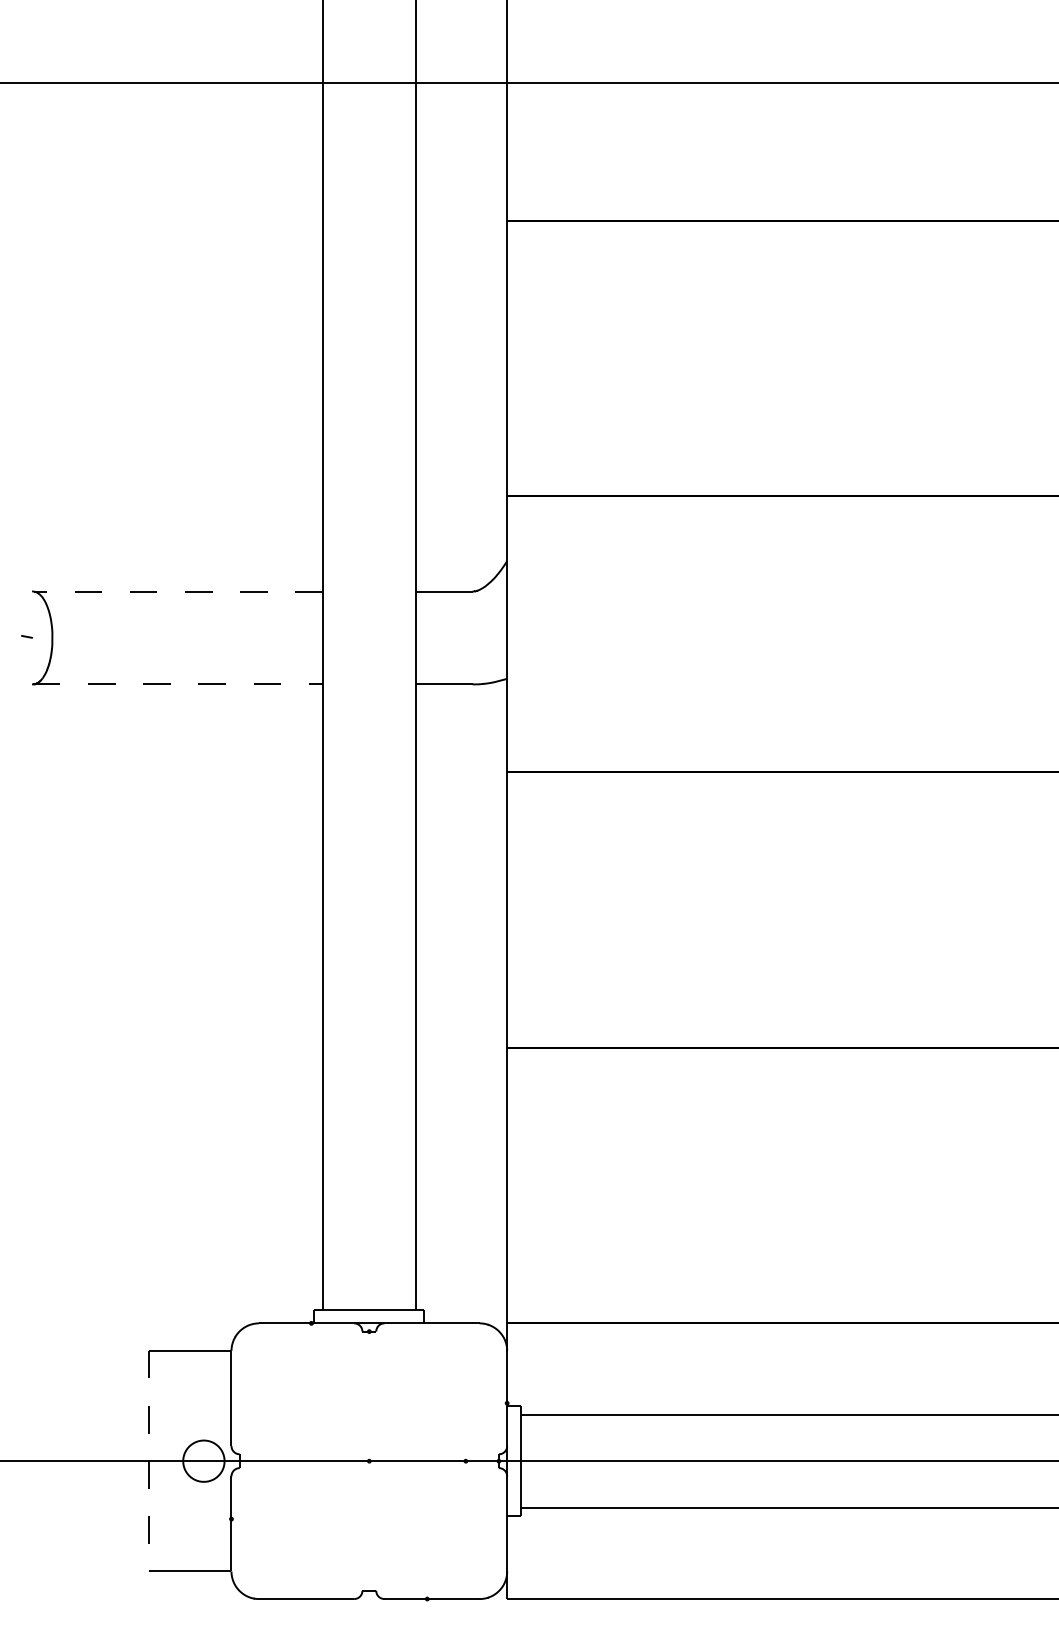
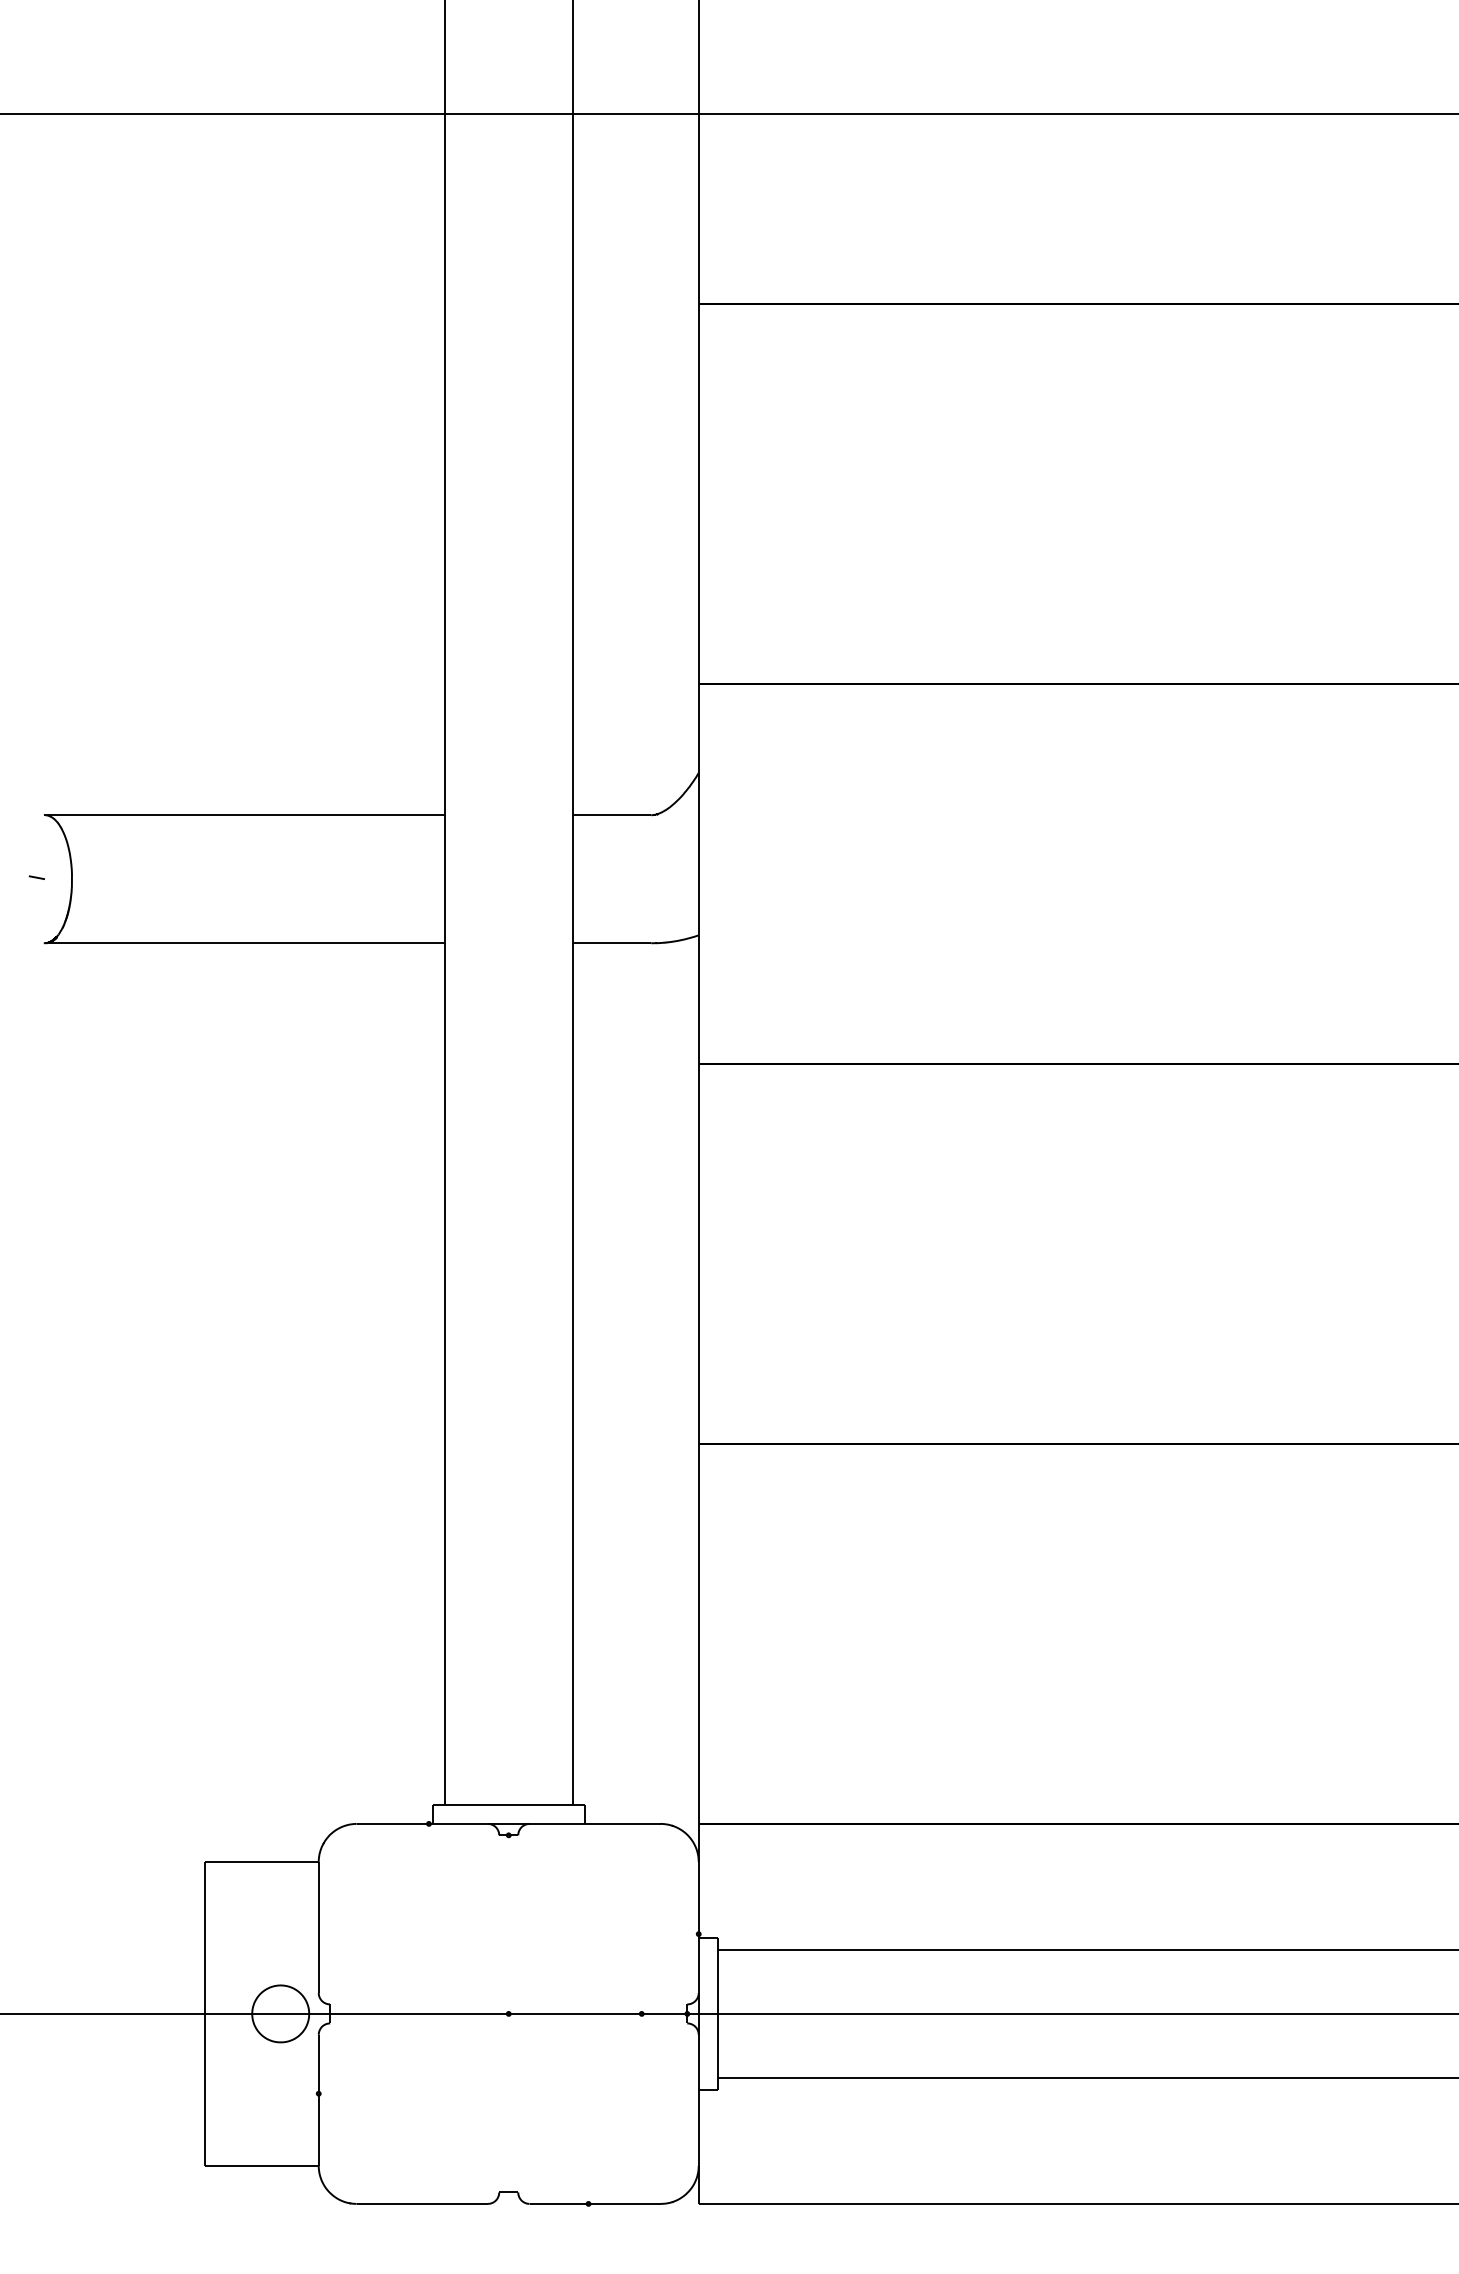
line: (177, 591) -> (244, 815), dashed -> solid
line: (177, 684) -> (244, 943), dashed -> solid
line: (148, 1460) -> (204, 2013), dashed -> solid

